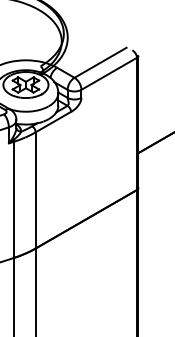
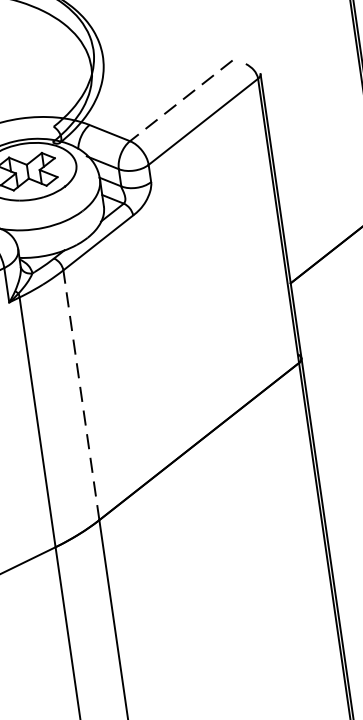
line: (100, 63) -> (181, 102), solid -> dashed
line: (35, 189) -> (80, 393), solid -> dashed

